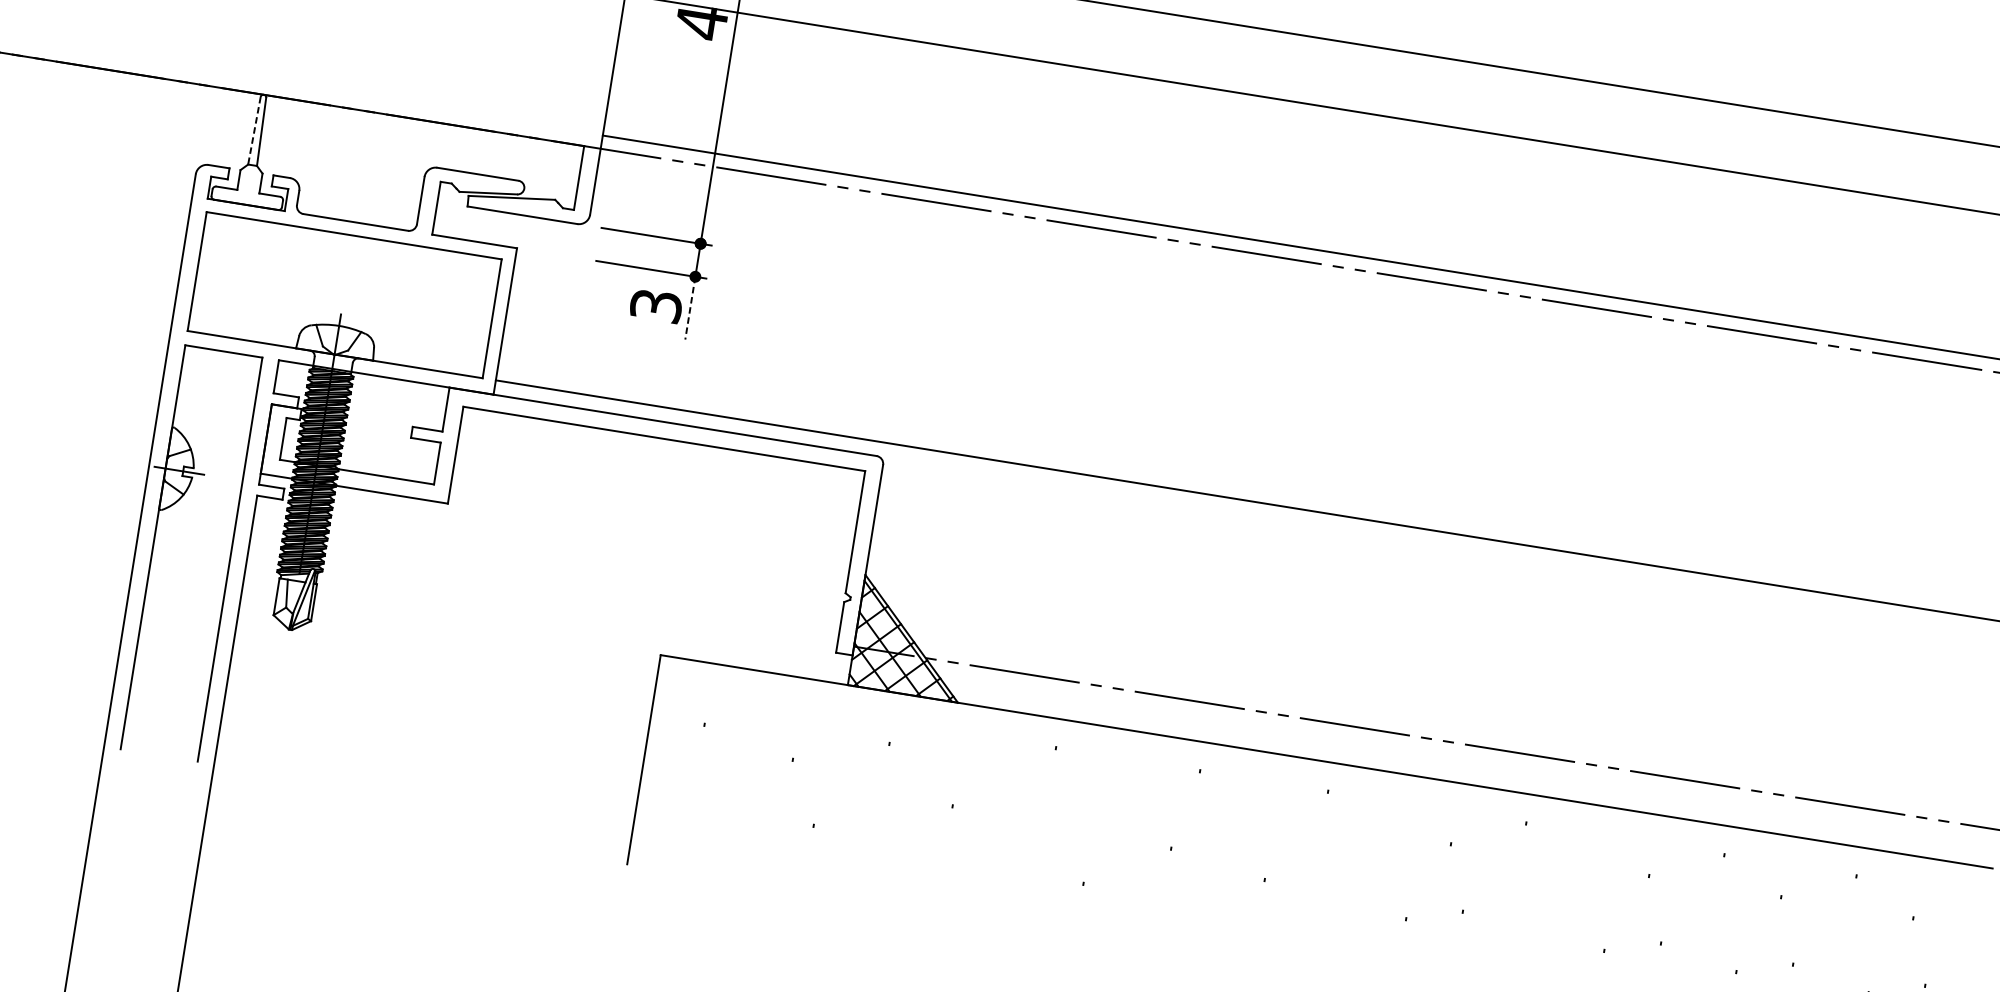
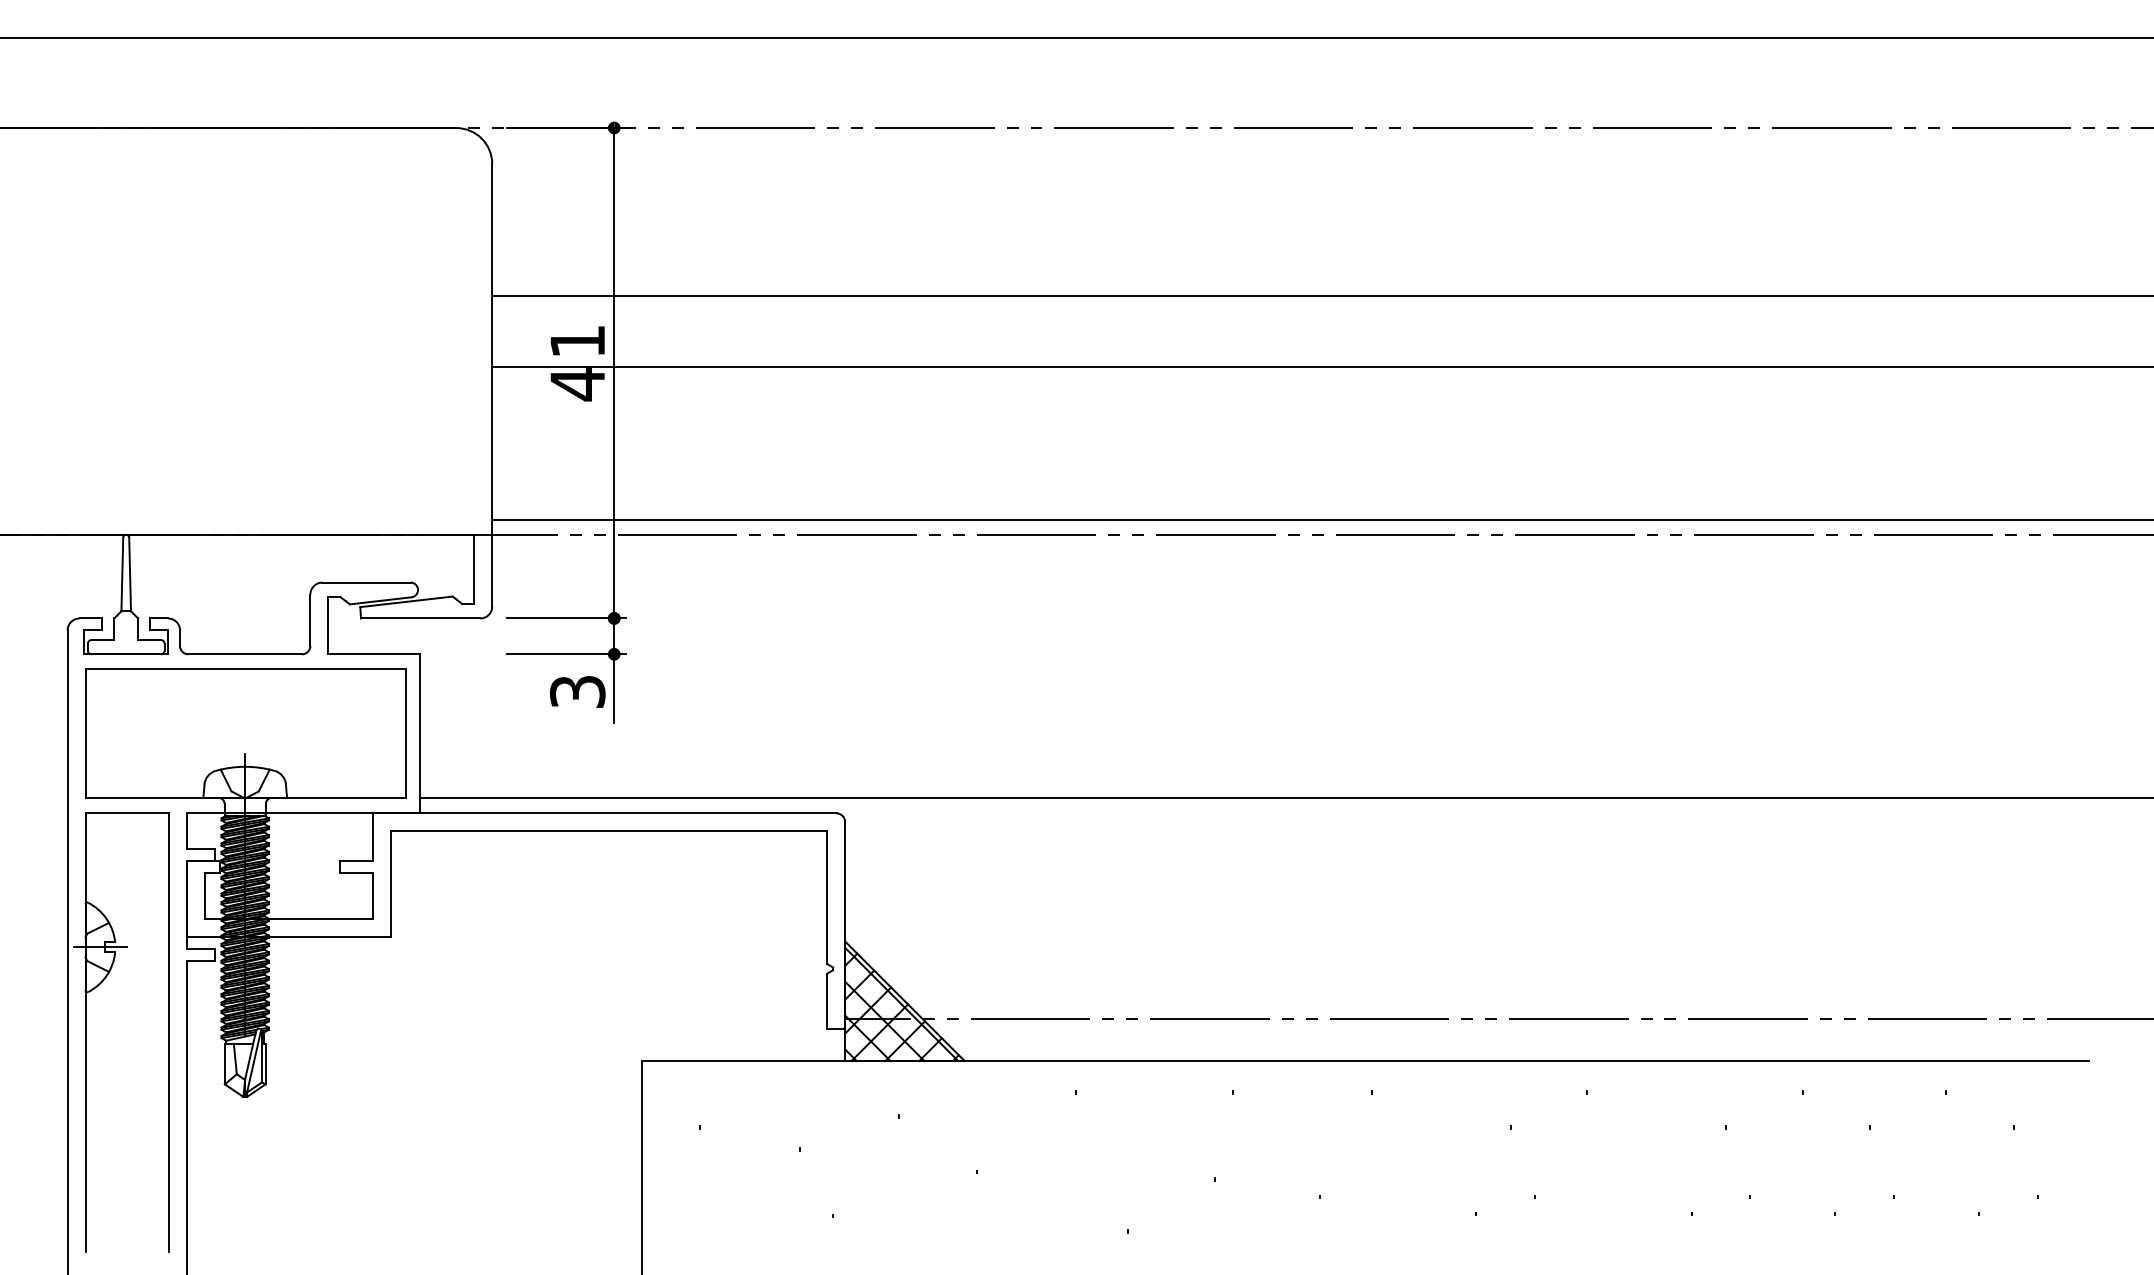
line: (254, 130) -> (122, 574), dashed -> solid
line: (690, 308) -> (614, 688), dashed -> solid

